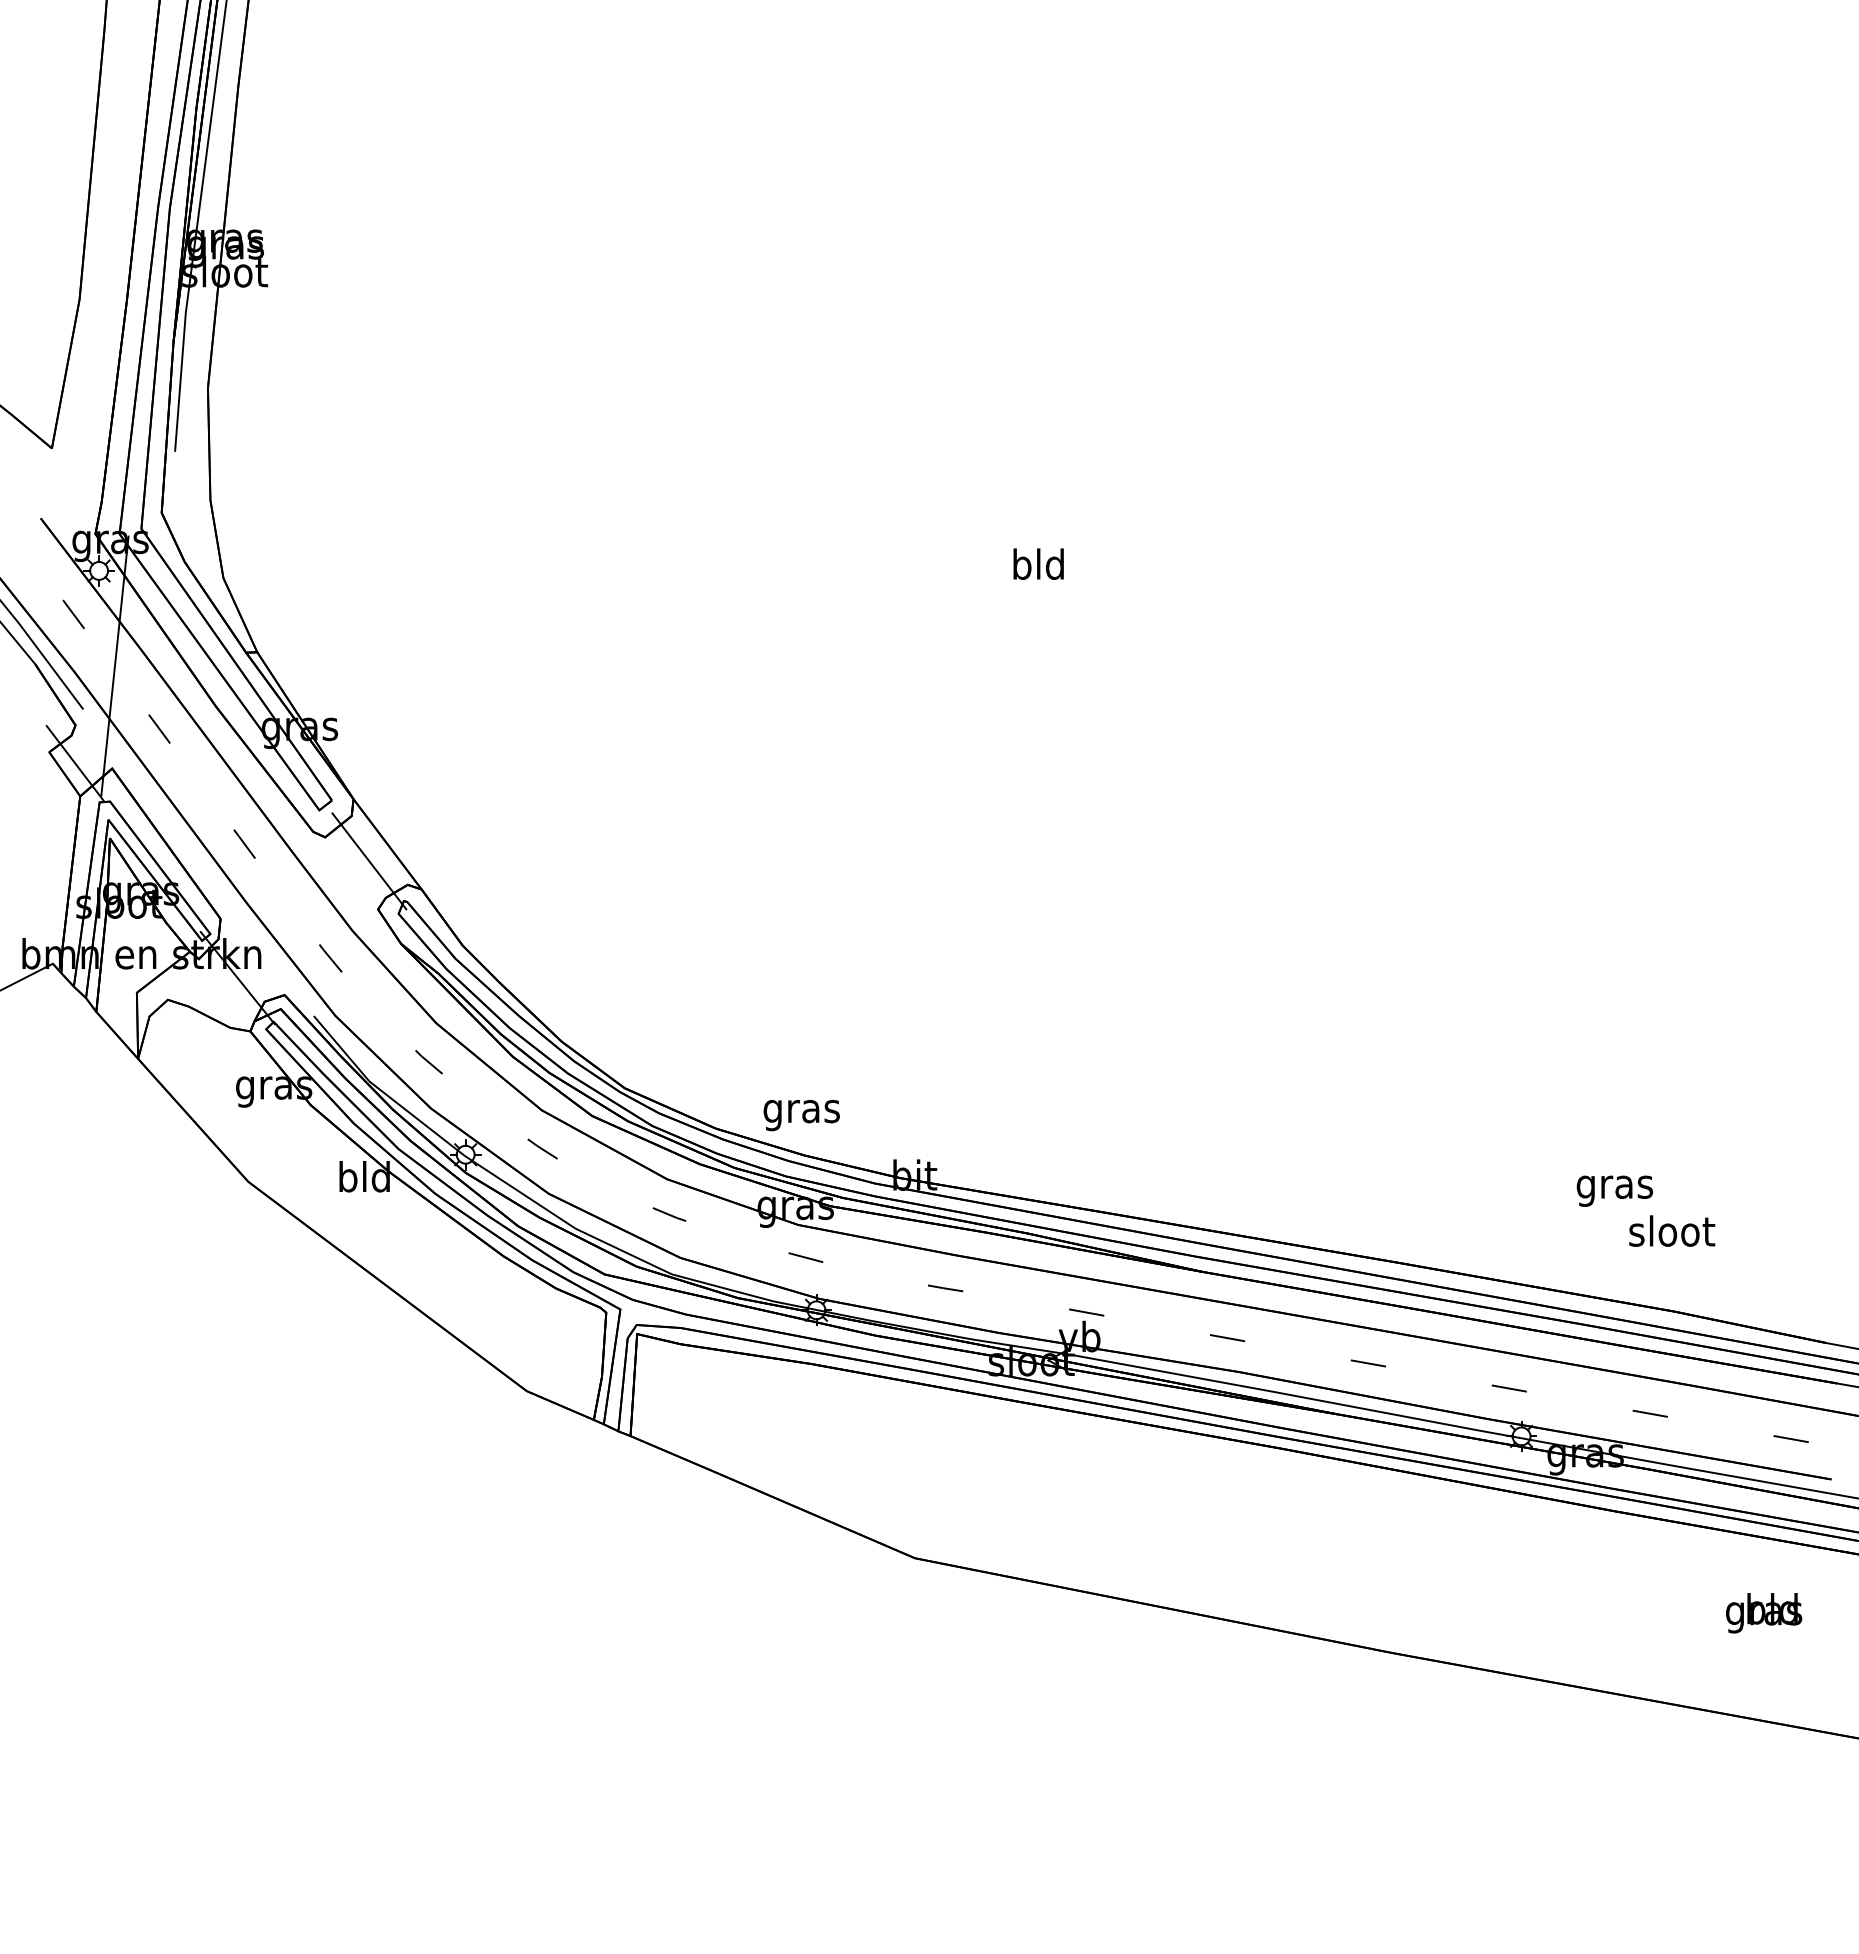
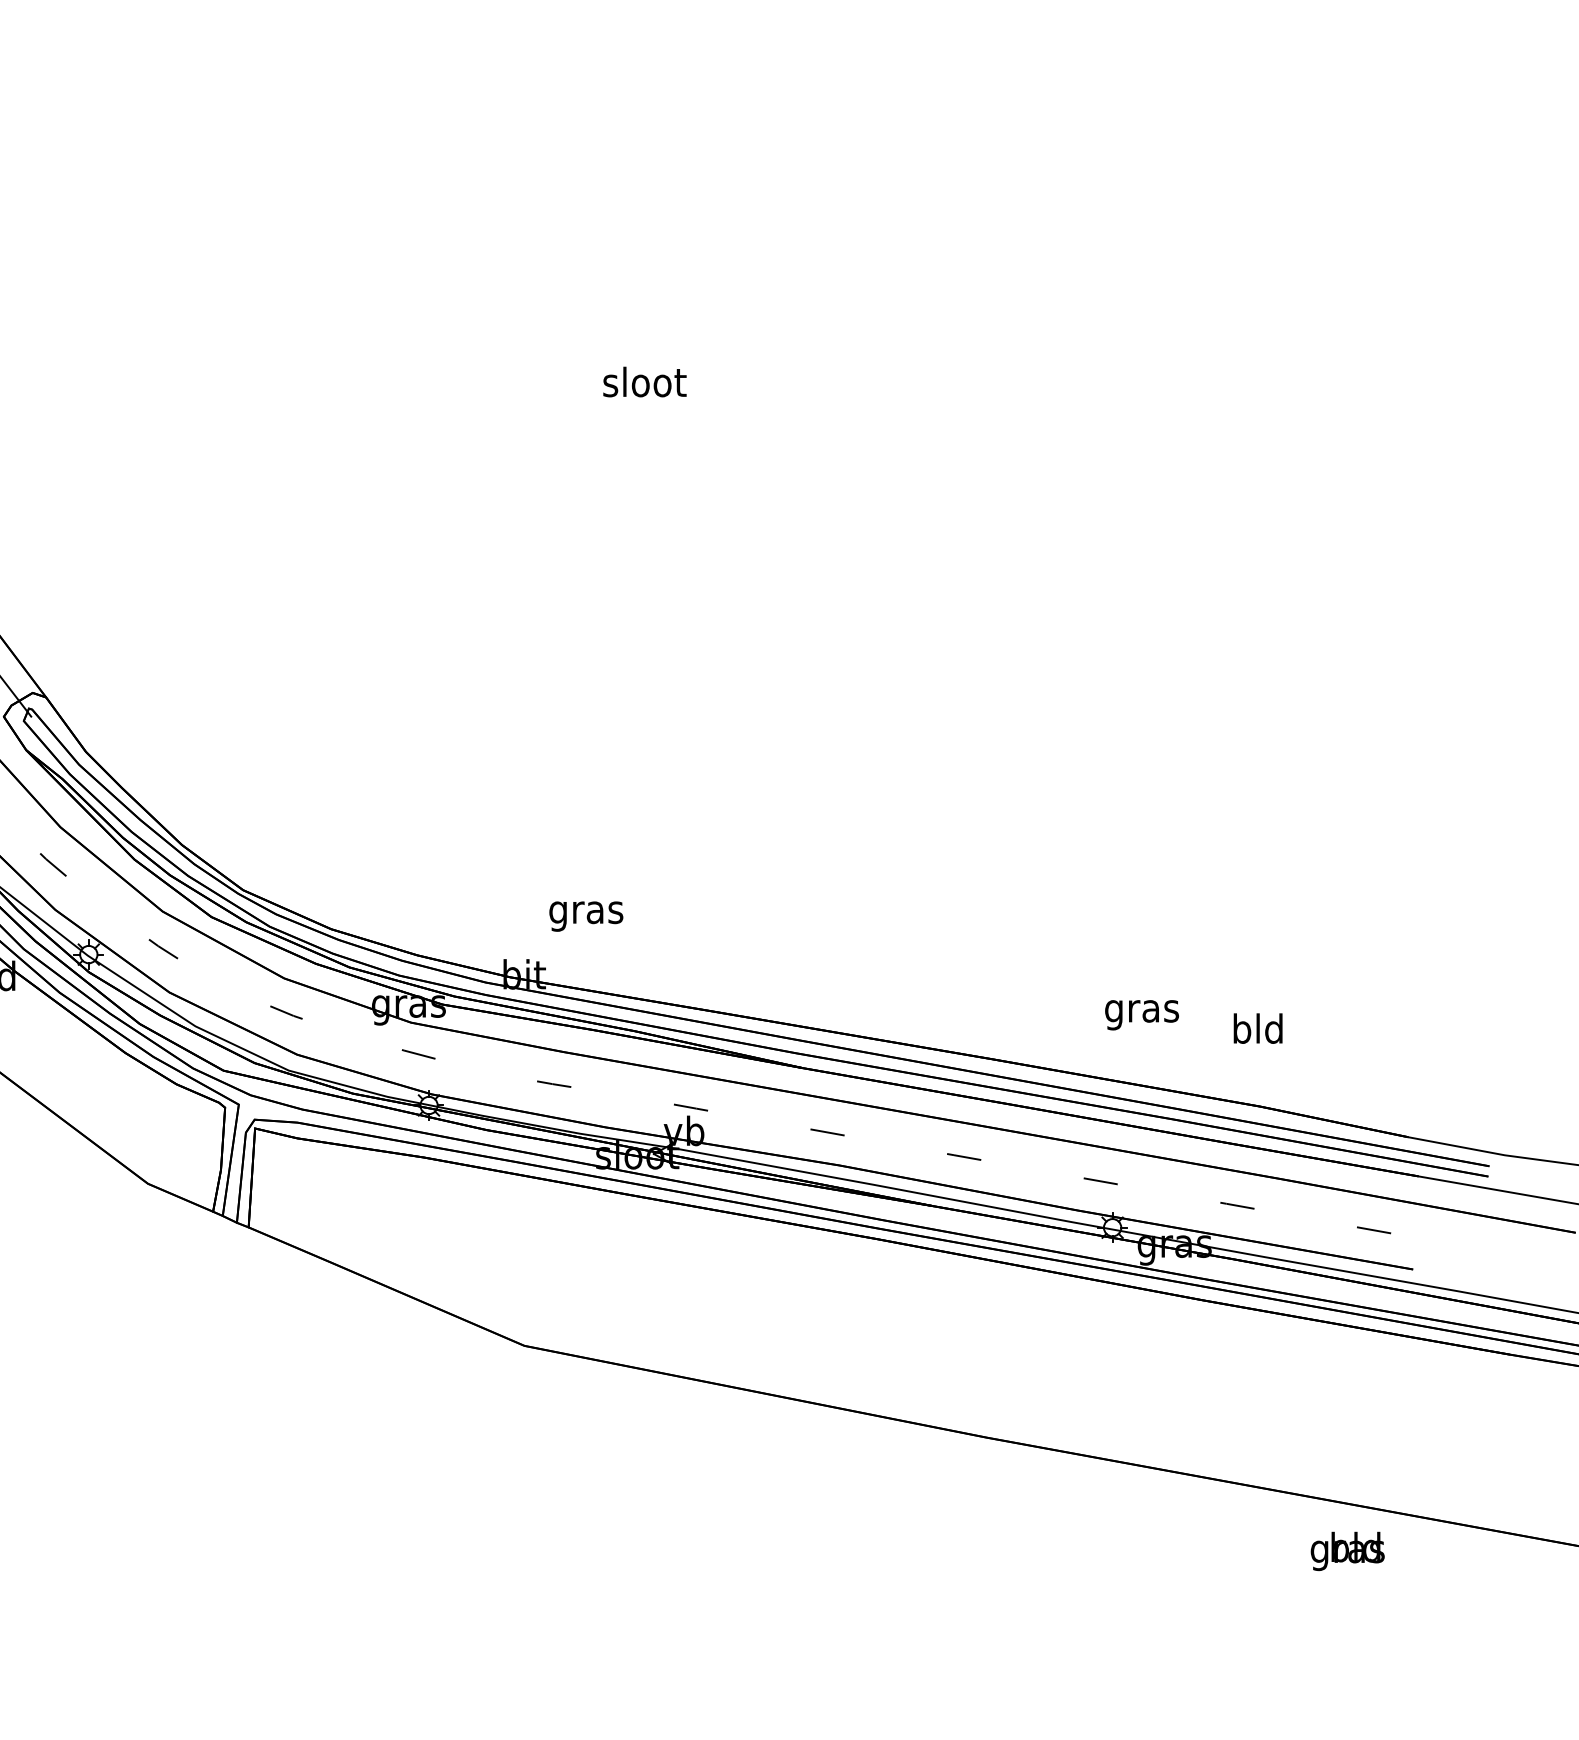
text: (1039, 563) -> (645, 381), bld -> sloot
text: (801, 1115) -> (586, 916), moved
text: (1614, 1190) -> (1141, 1014), moved
text: (1672, 1230) -> (1258, 1028), sloot -> bld
text: (1764, 1613) -> (1348, 1551), moved

